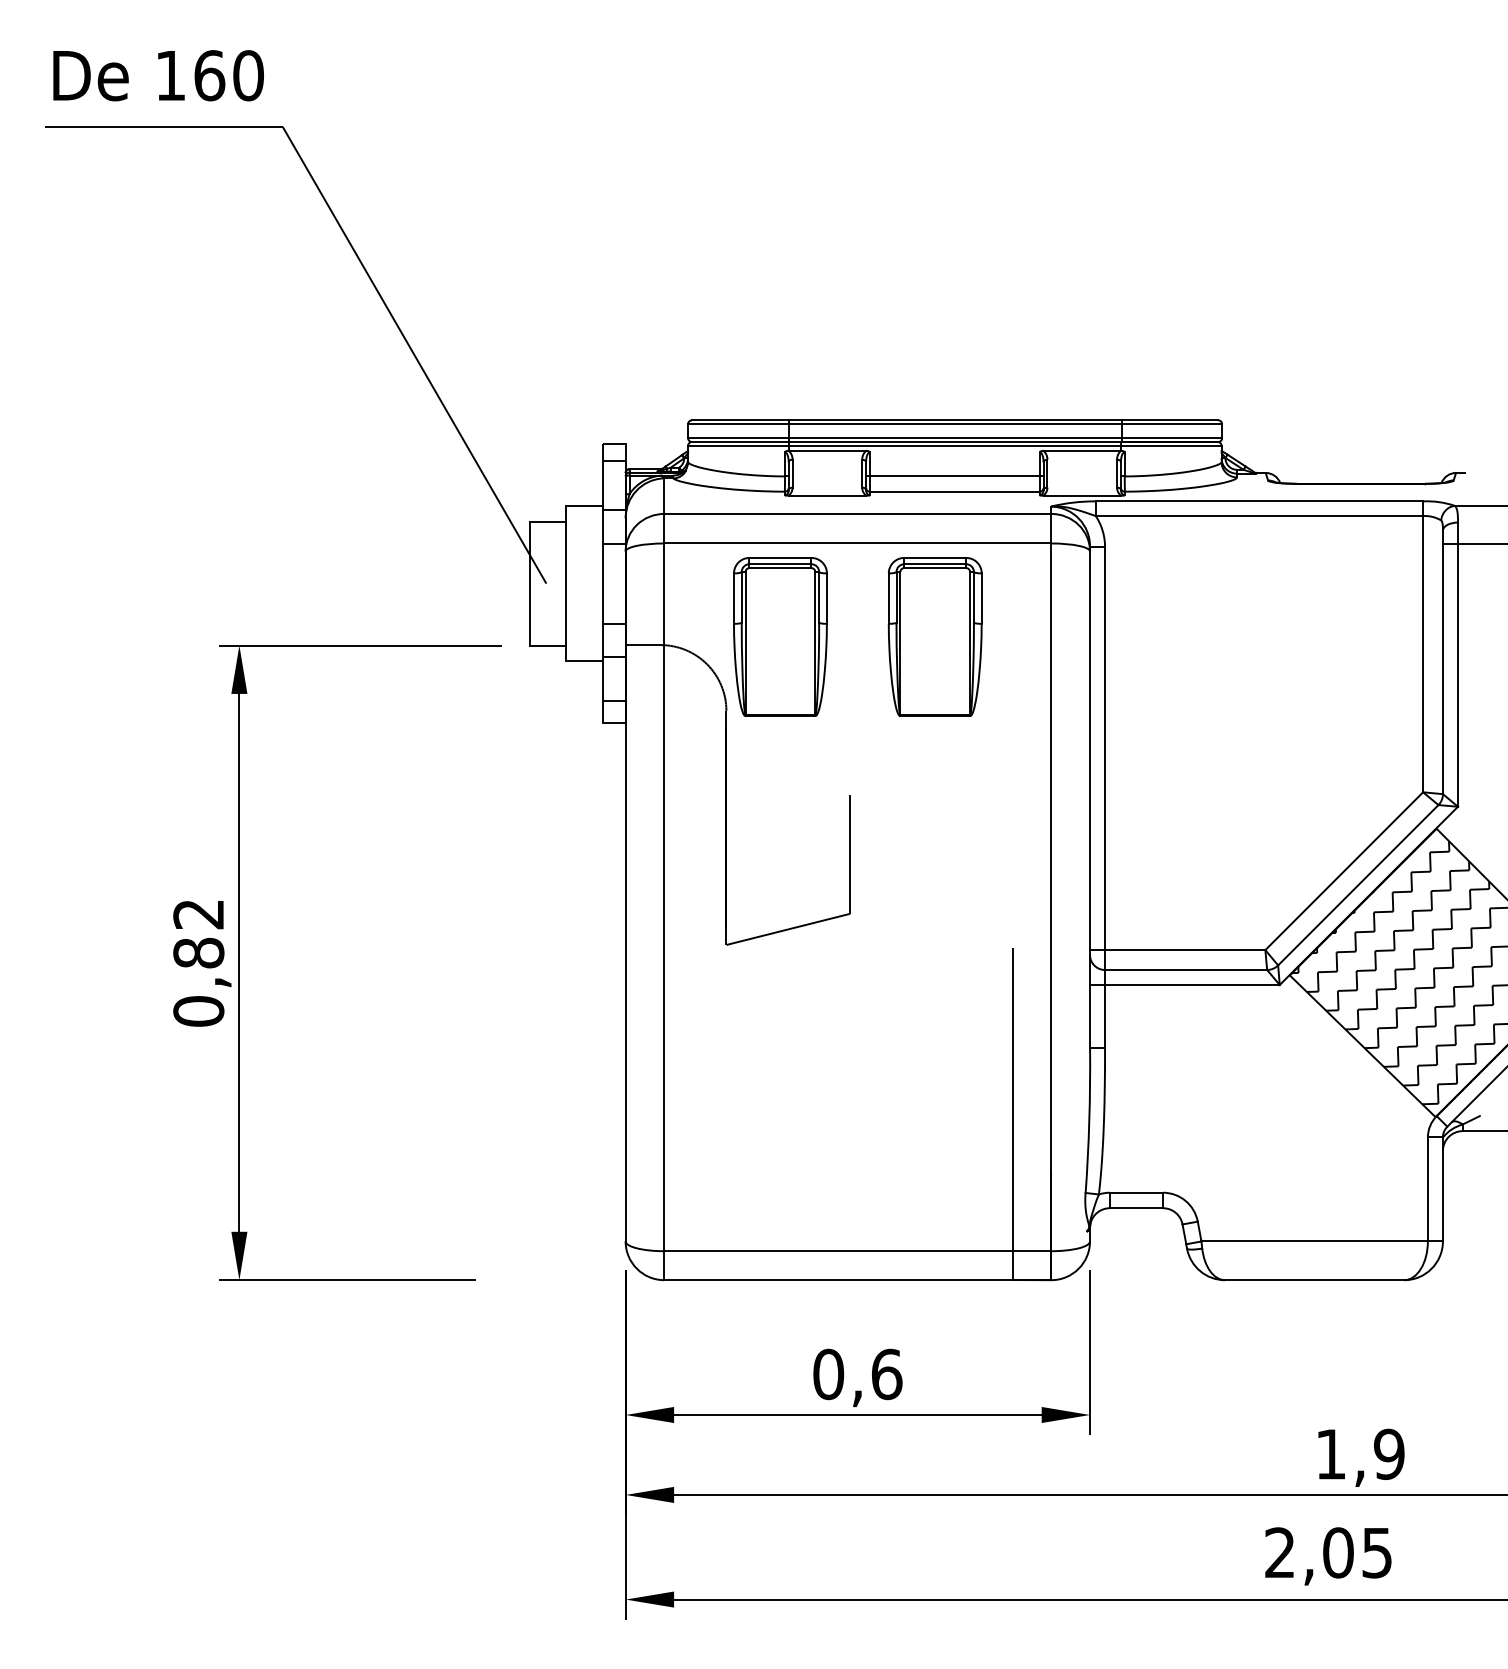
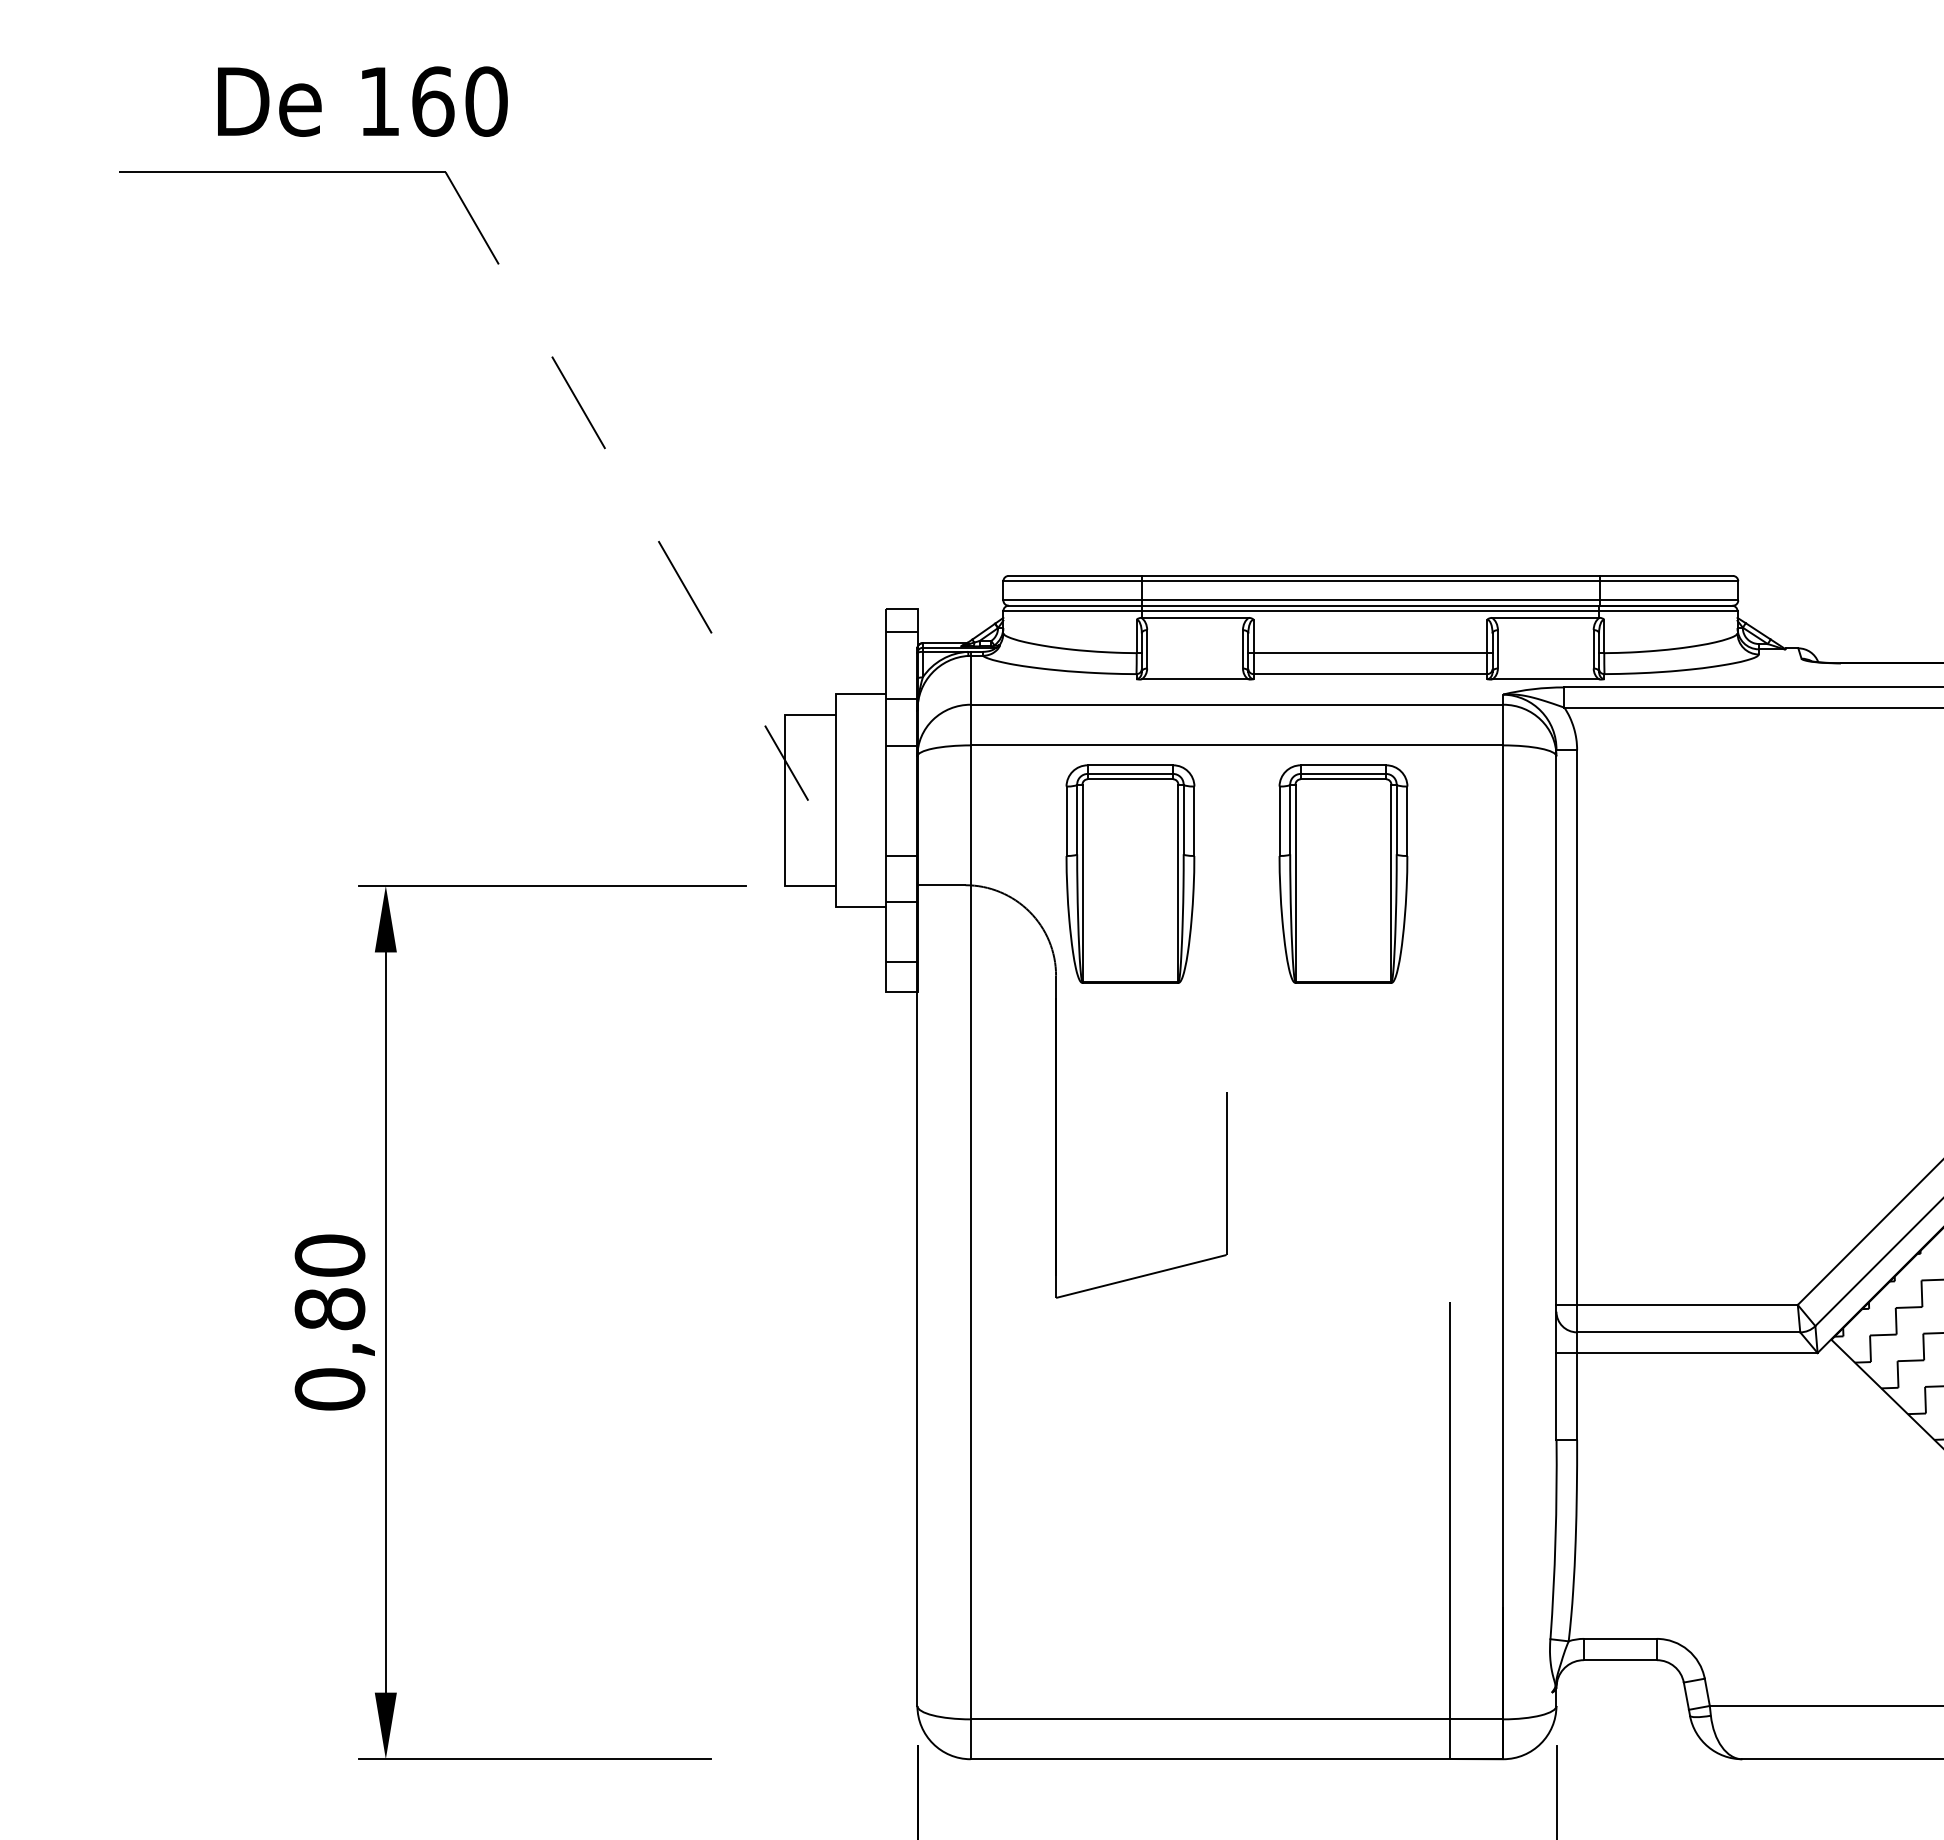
text: (158, 75) -> (362, 101), moved
line: (414, 355) -> (626, 486), solid -> dashed
text: (198, 913) -> (329, 1254), 0,82 -> 0,80

